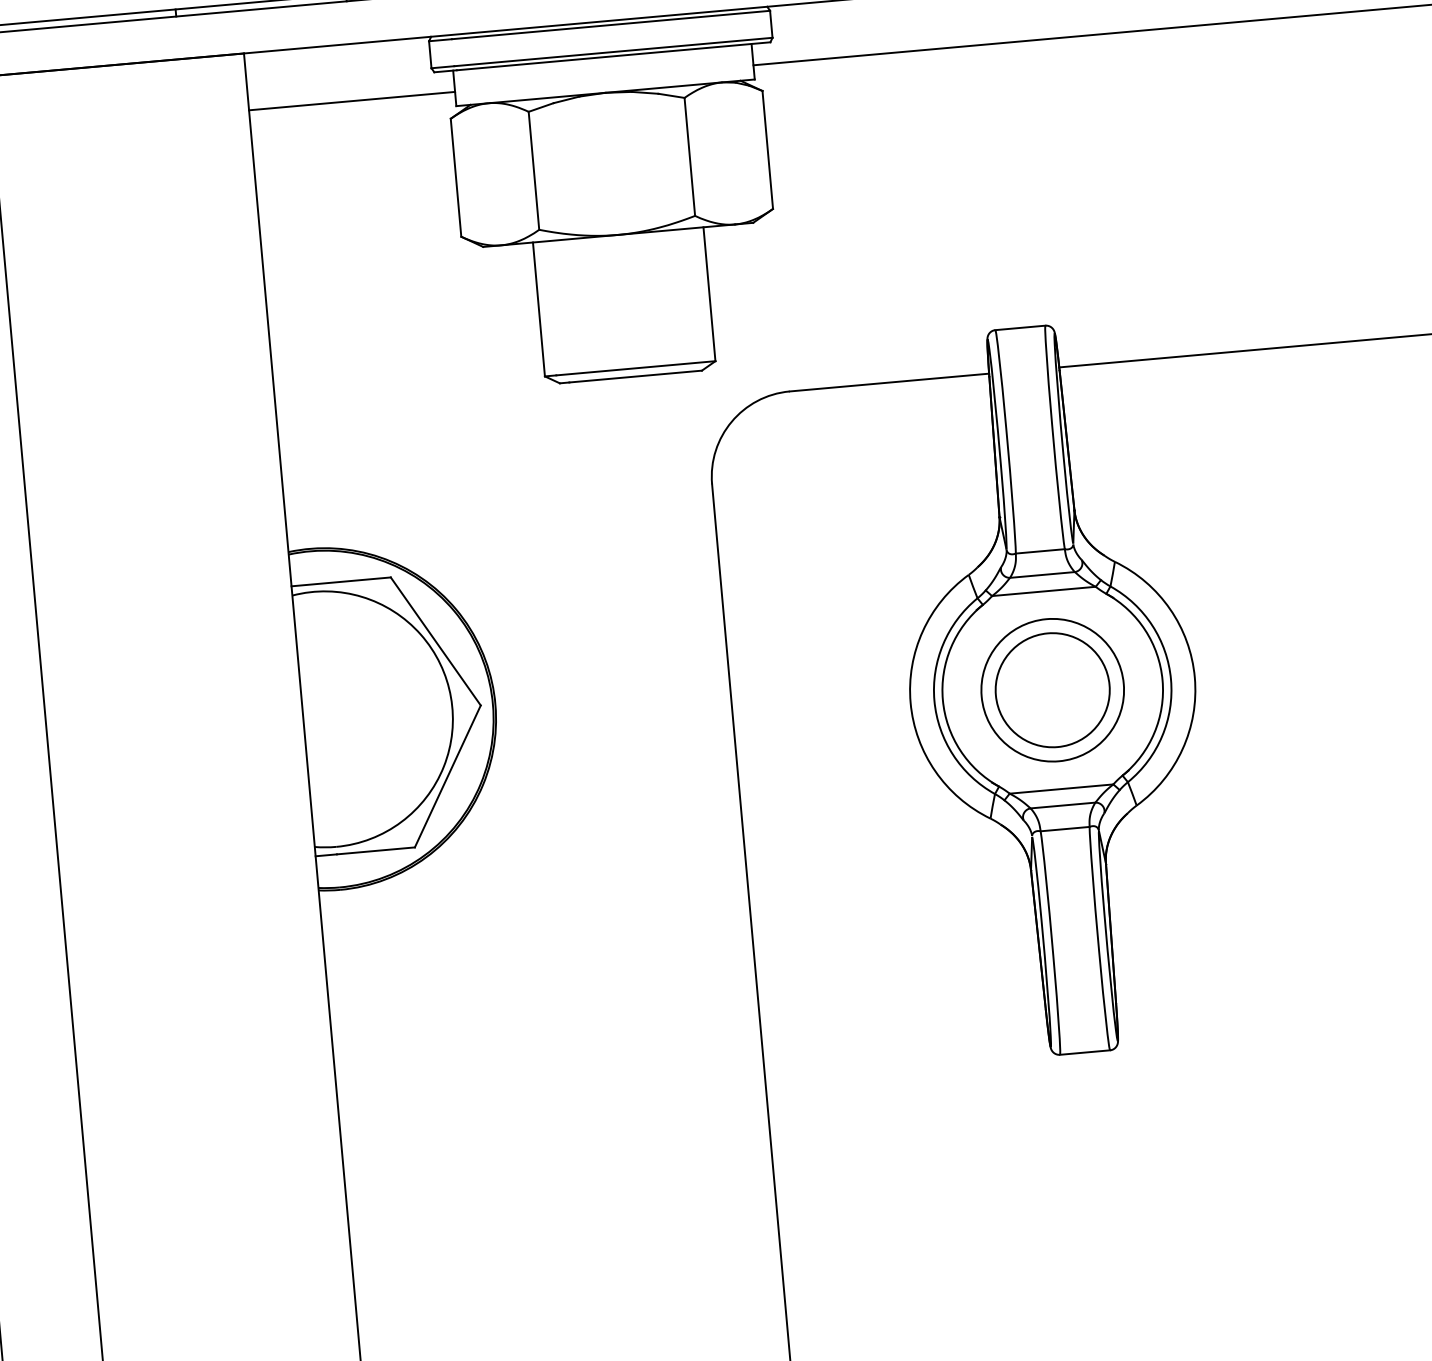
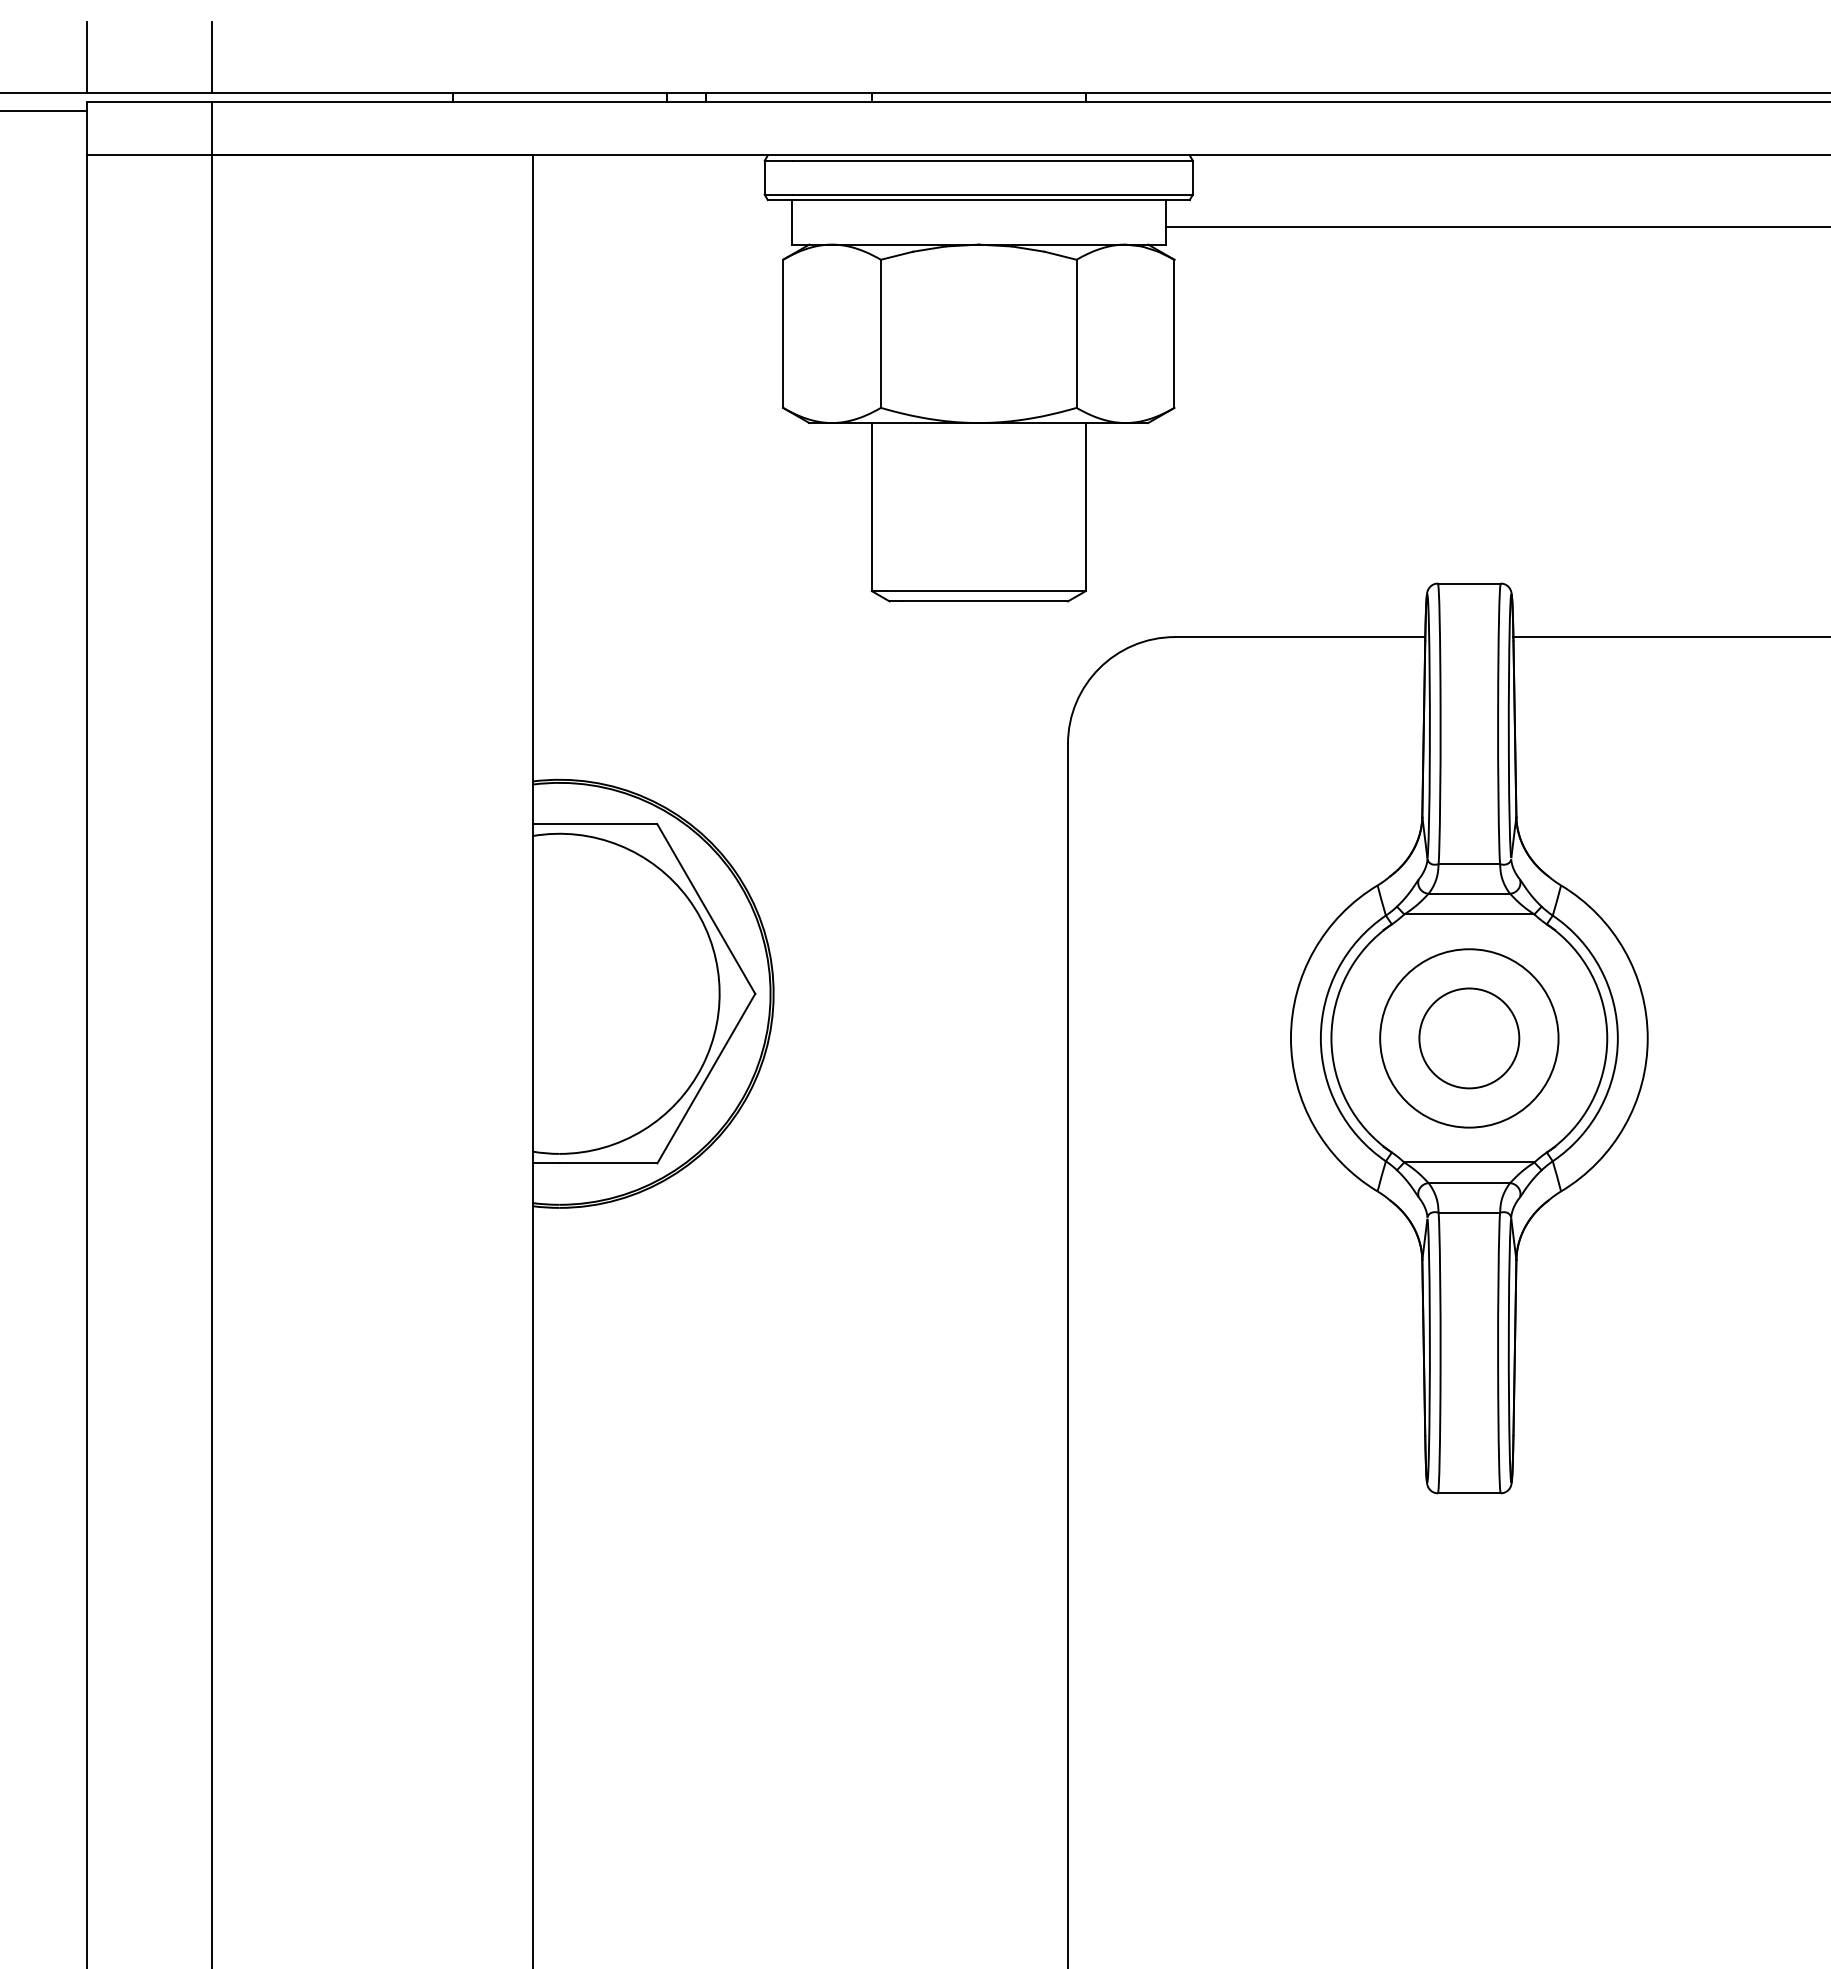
line: (351, 100) -> (661, 226), removed
circle: (1052, 690) -> (1469, 1038), size x0.7

